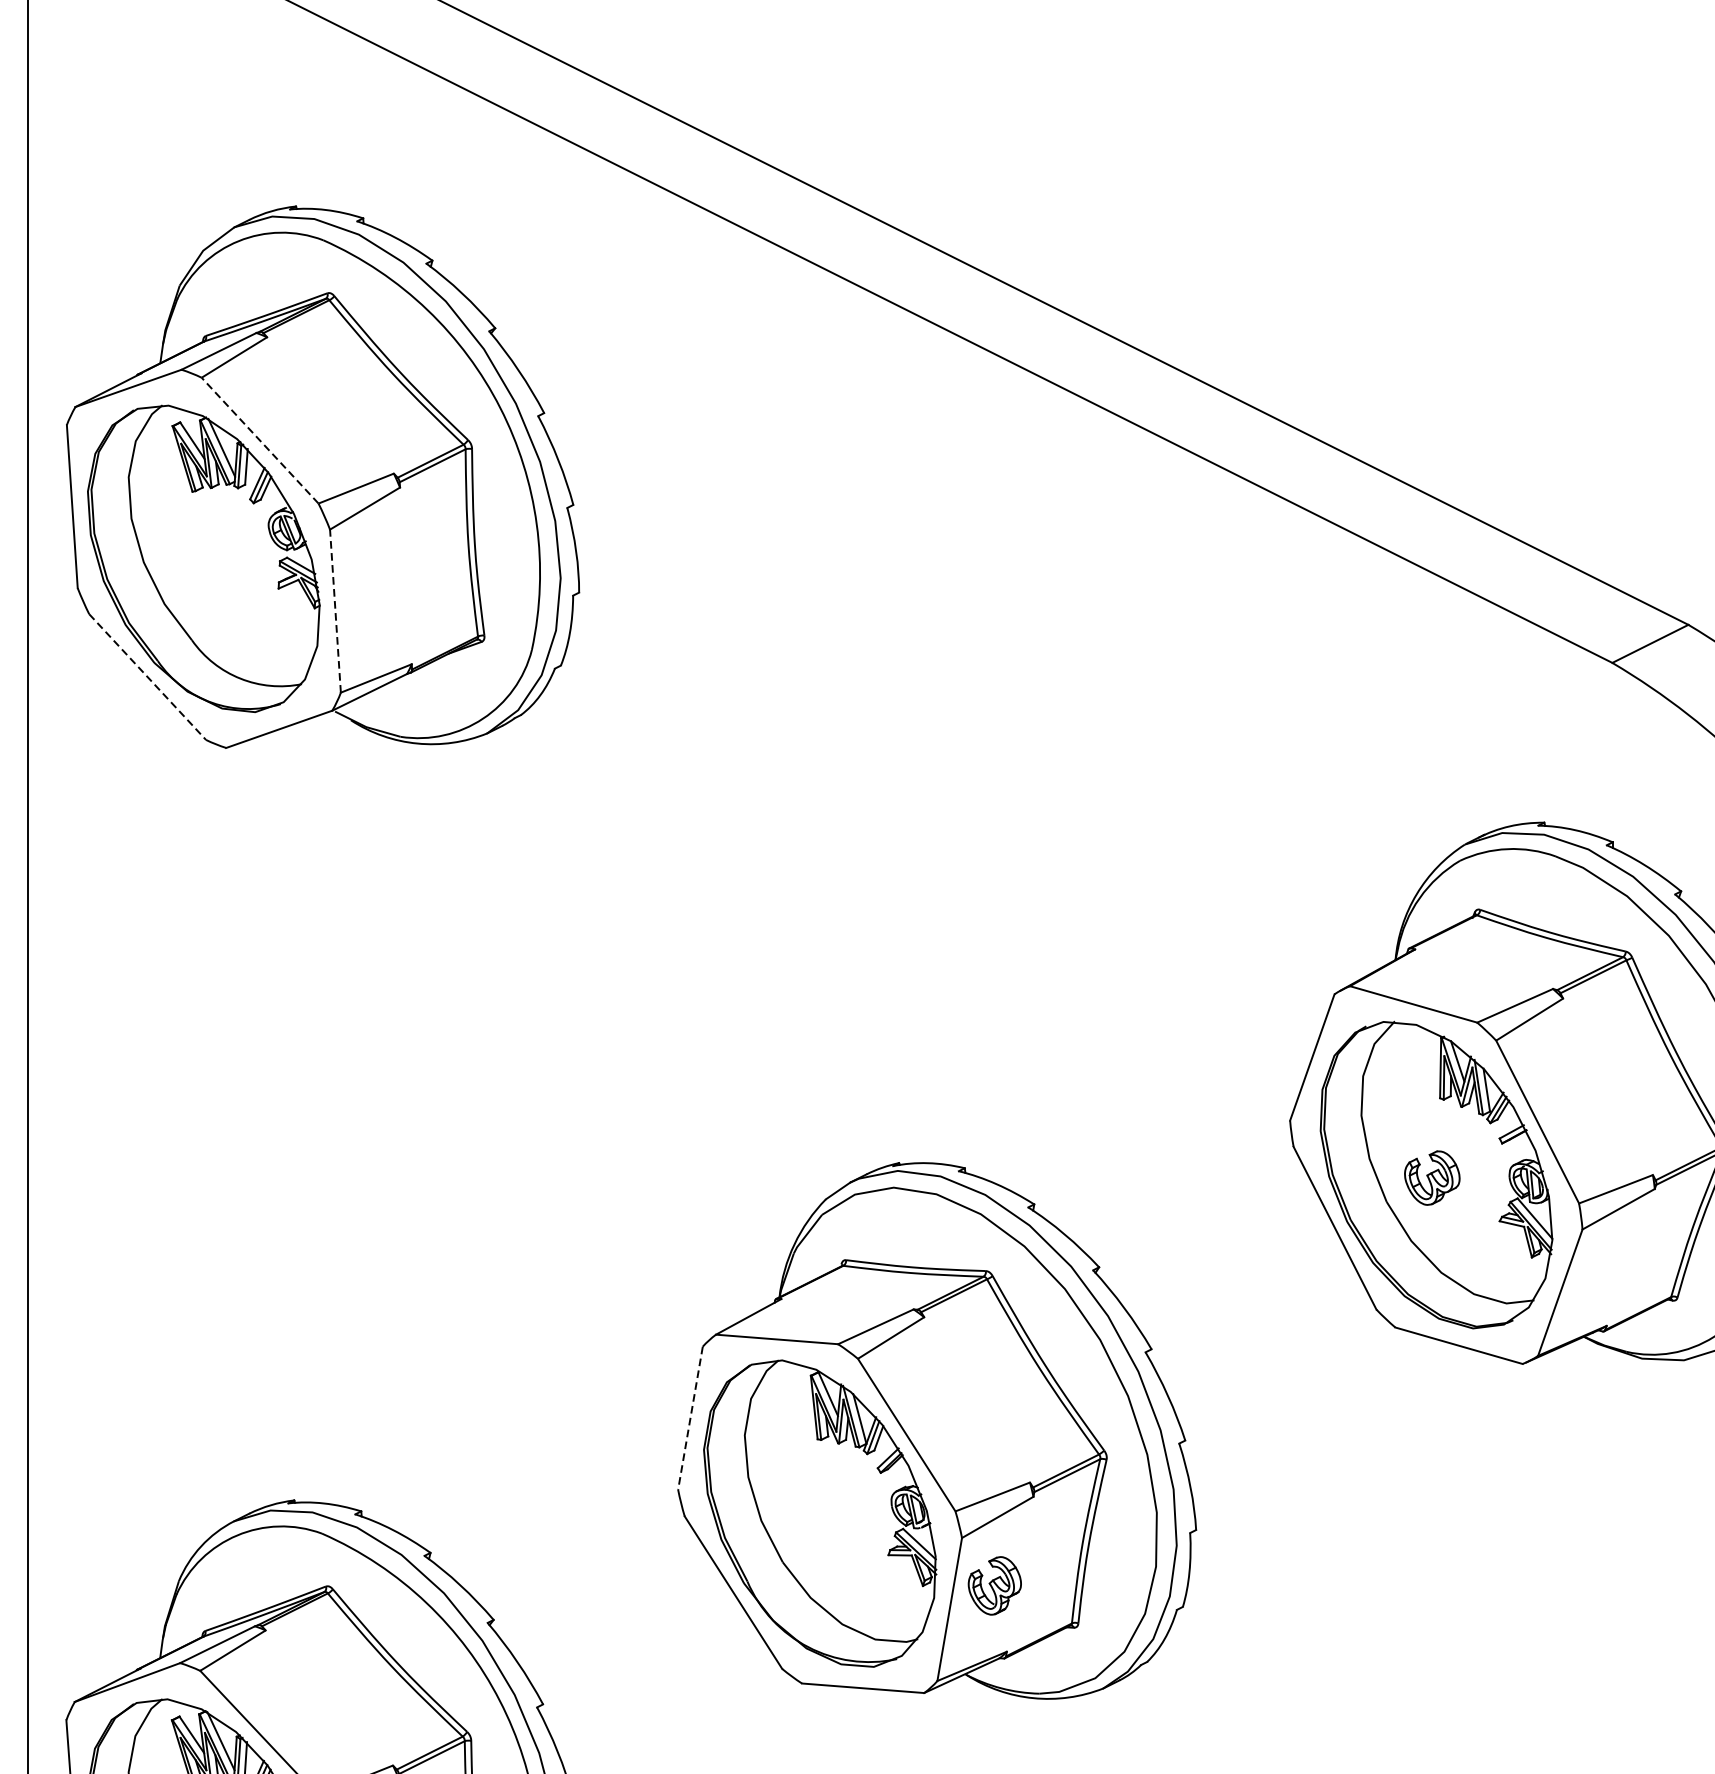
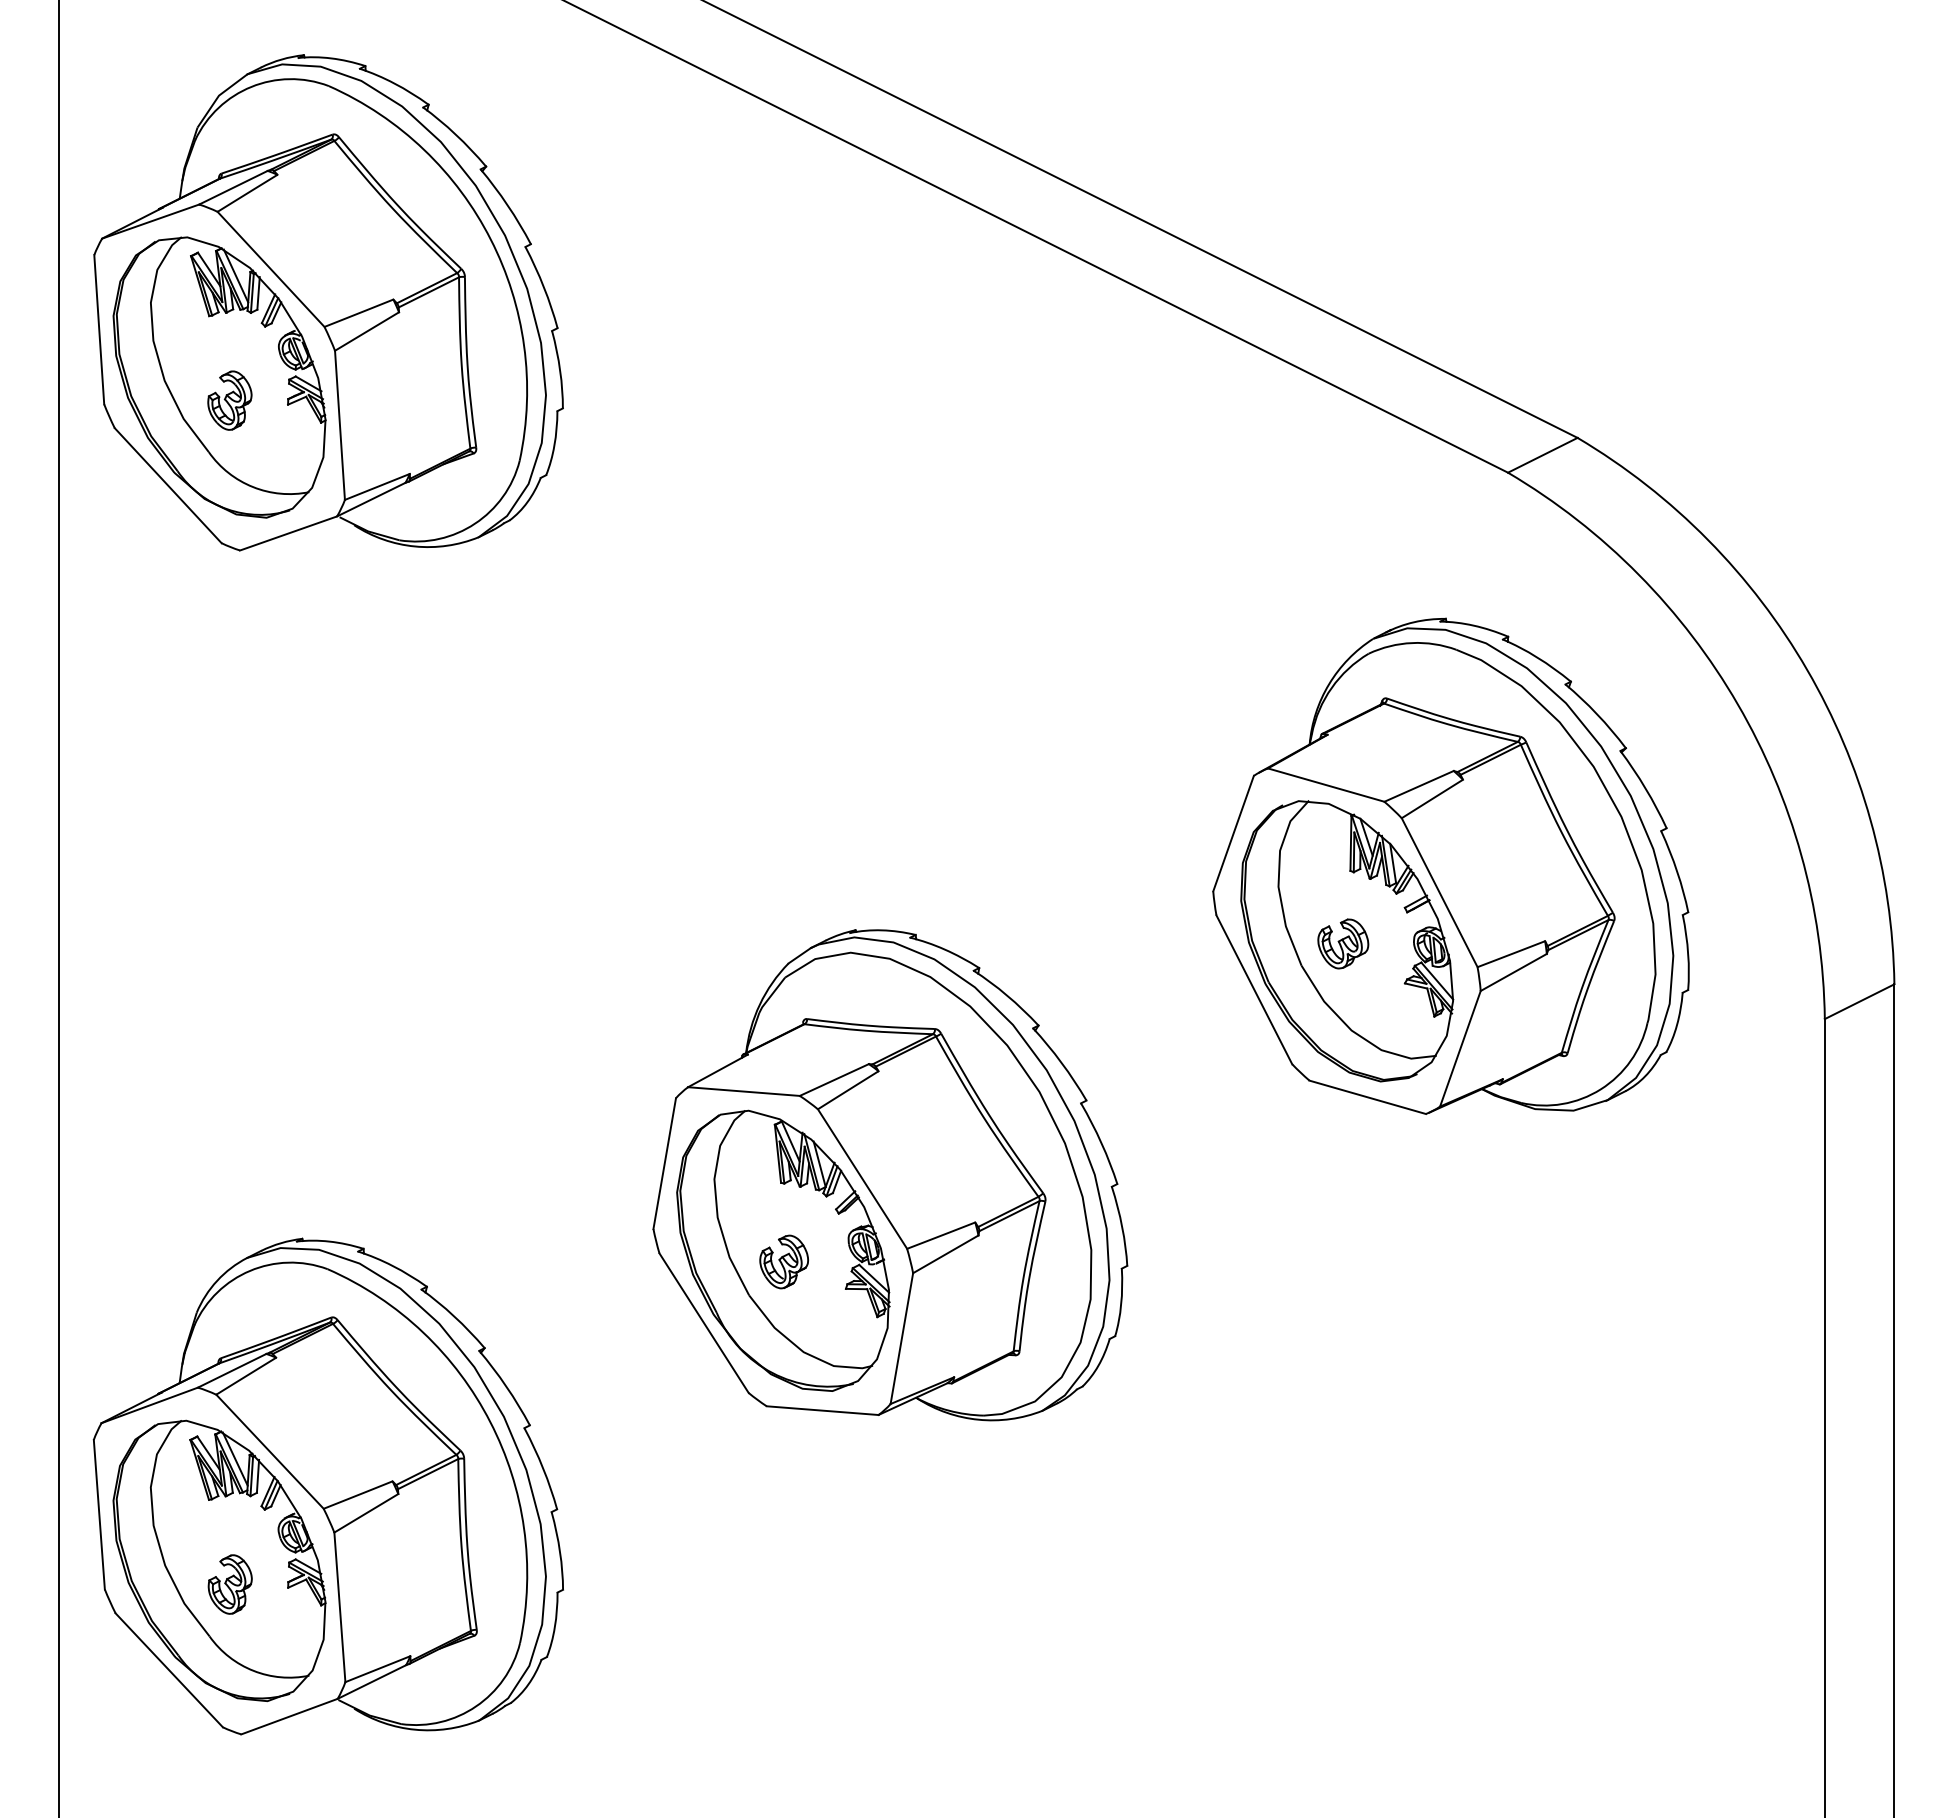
line: (260, 440) -> (271, 269), dashed -> solid
part: (214, 583) -> (229, 400), added
line: (334, 611) -> (339, 425), dashed -> solid
line: (148, 676) -> (168, 485), dashed -> solid
line: (690, 1419) -> (664, 1164), dashed -> solid
part: (994, 1585) -> (783, 1261), moved

